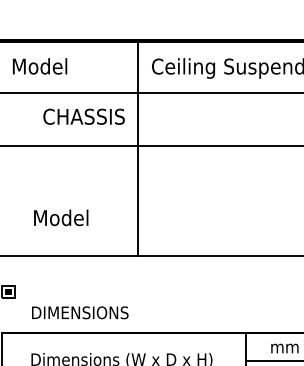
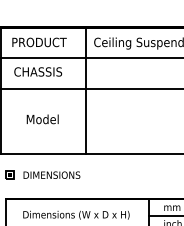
text: (59, 66) -> (39, 42), Model -> PRODUCT
text: (82, 116) -> (37, 71), moved
text: (60, 218) -> (42, 119), moved
text: (79, 311) -> (51, 174), moved

